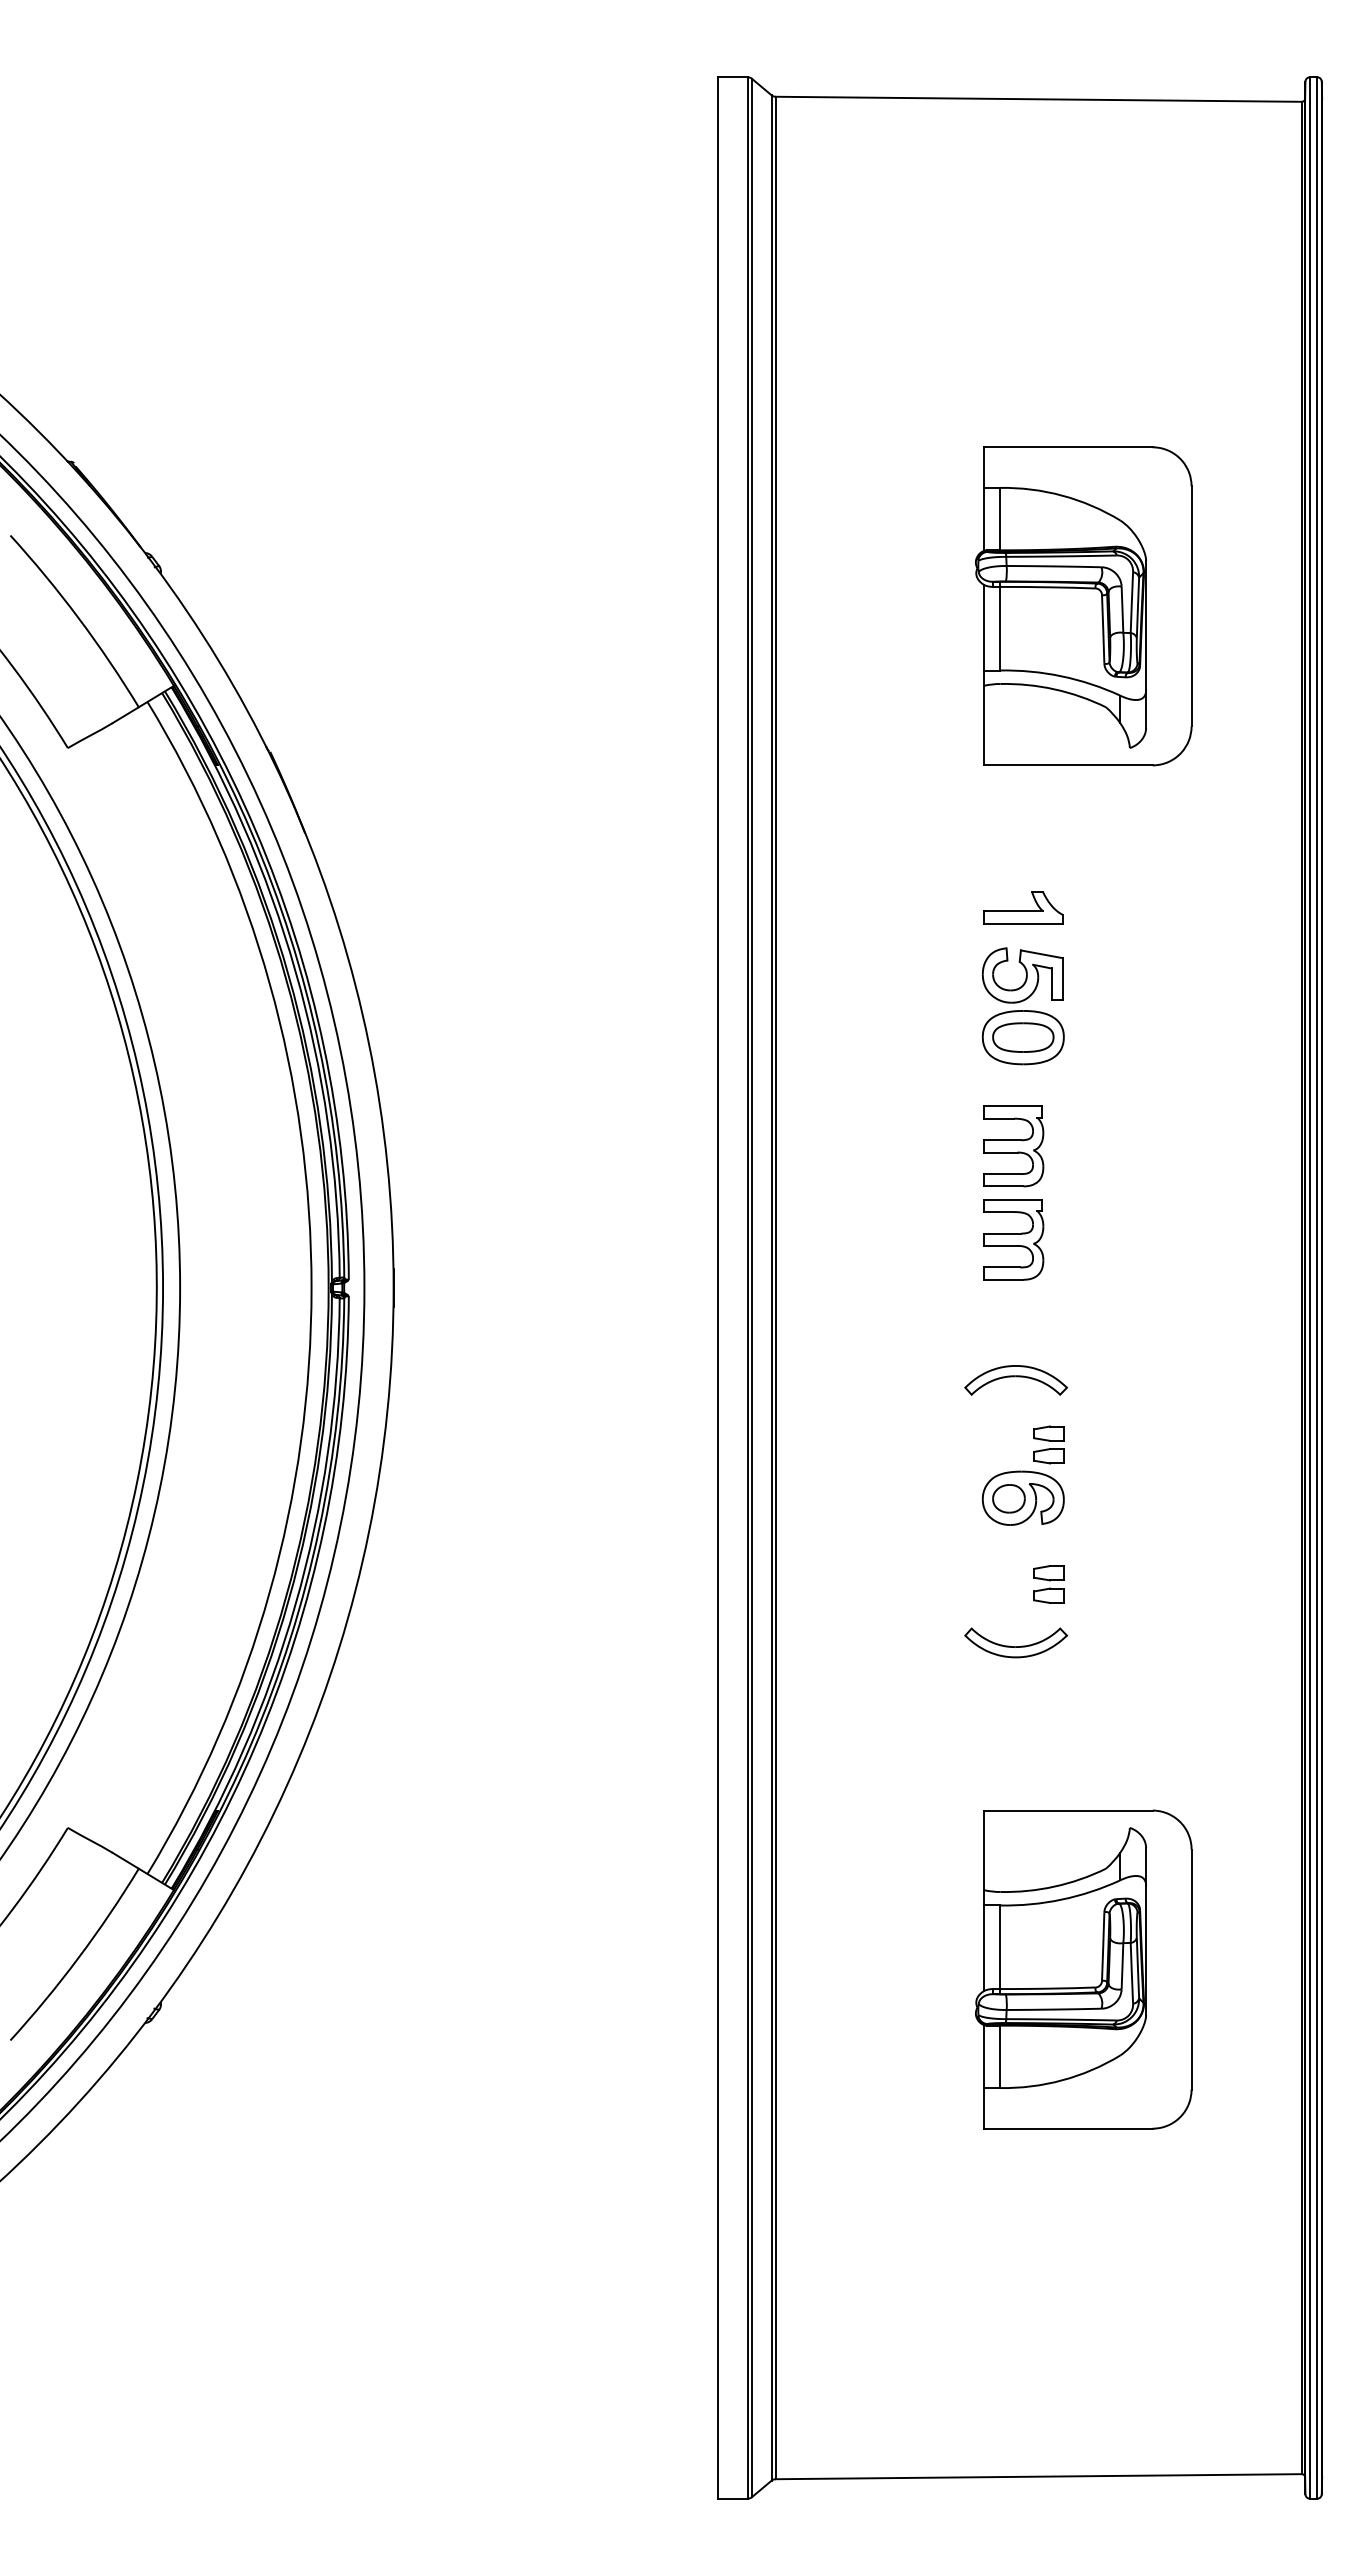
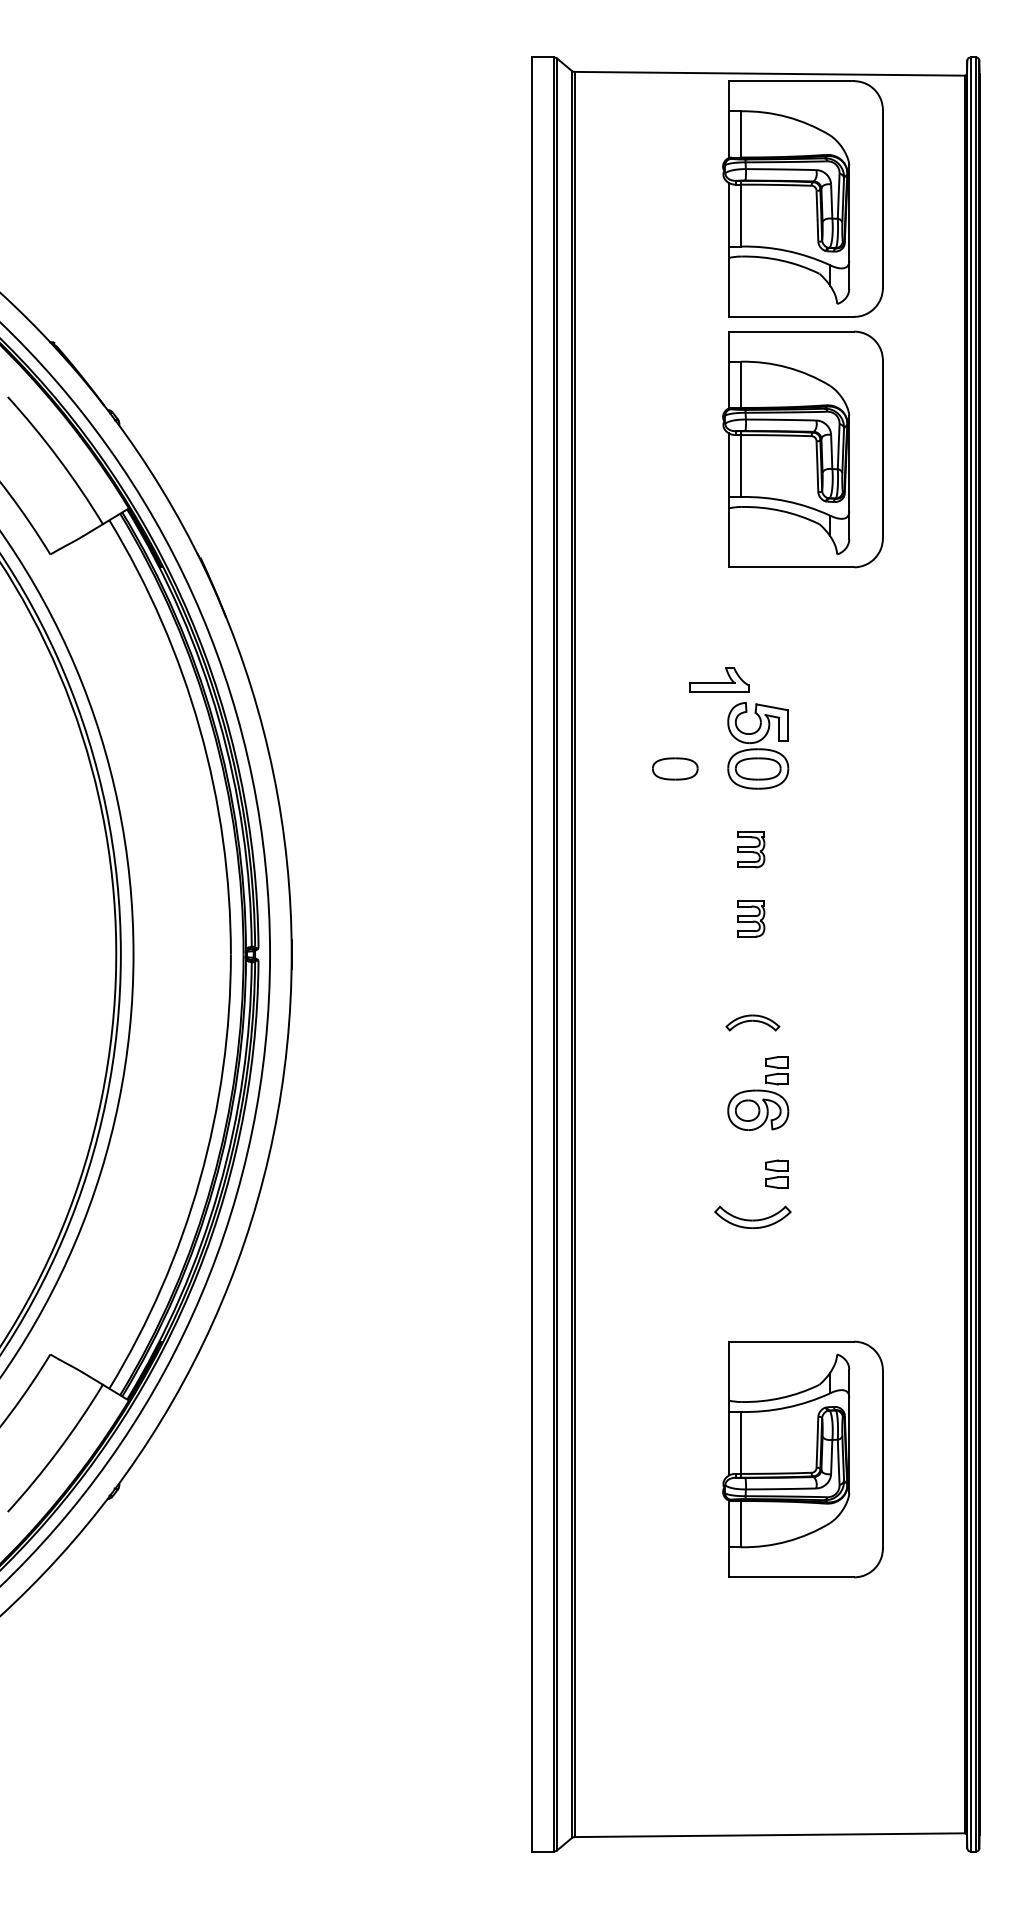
part: (1083, 268) -> (802, 199), added
part: (1023, 907) -> (719, 679), moved
part: (911, 1037) -> (675, 768), added
part: (1013, 1146) -> (750, 849), size x0.6
part: (1013, 1239) -> (750, 918), size x0.6
part: (1015, 1380) -> (752, 1023), size x0.7

